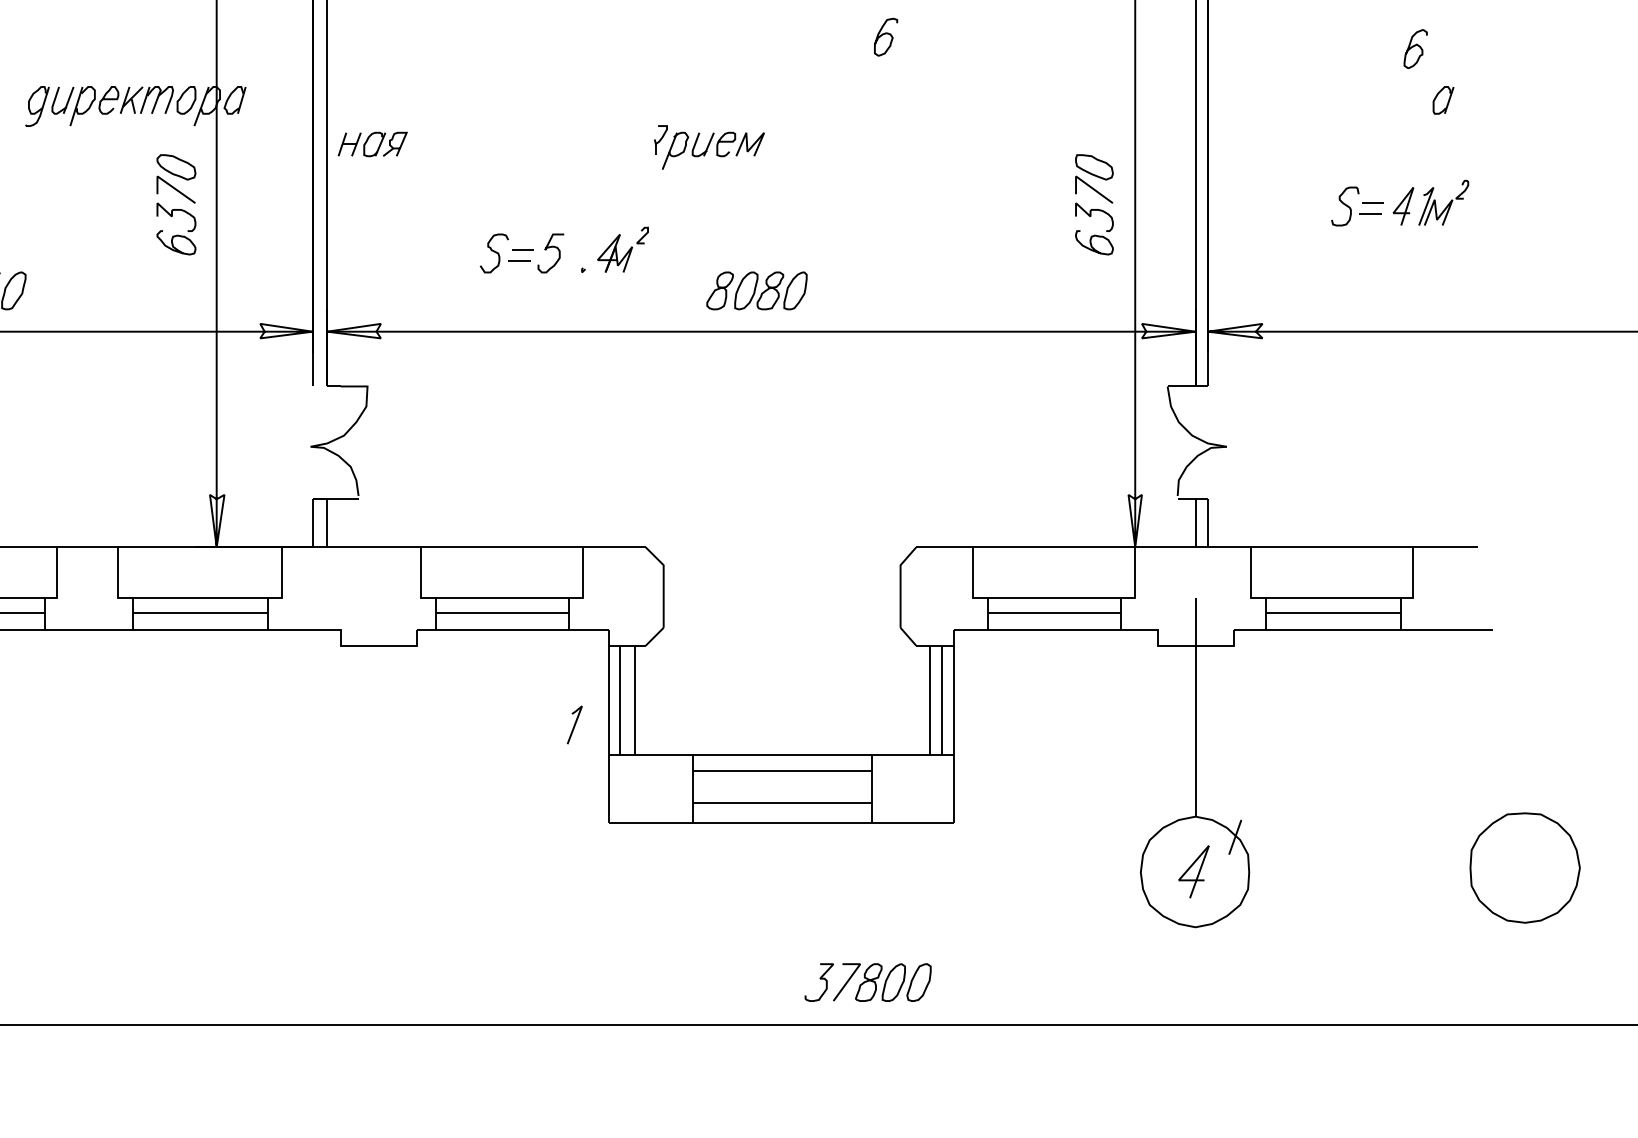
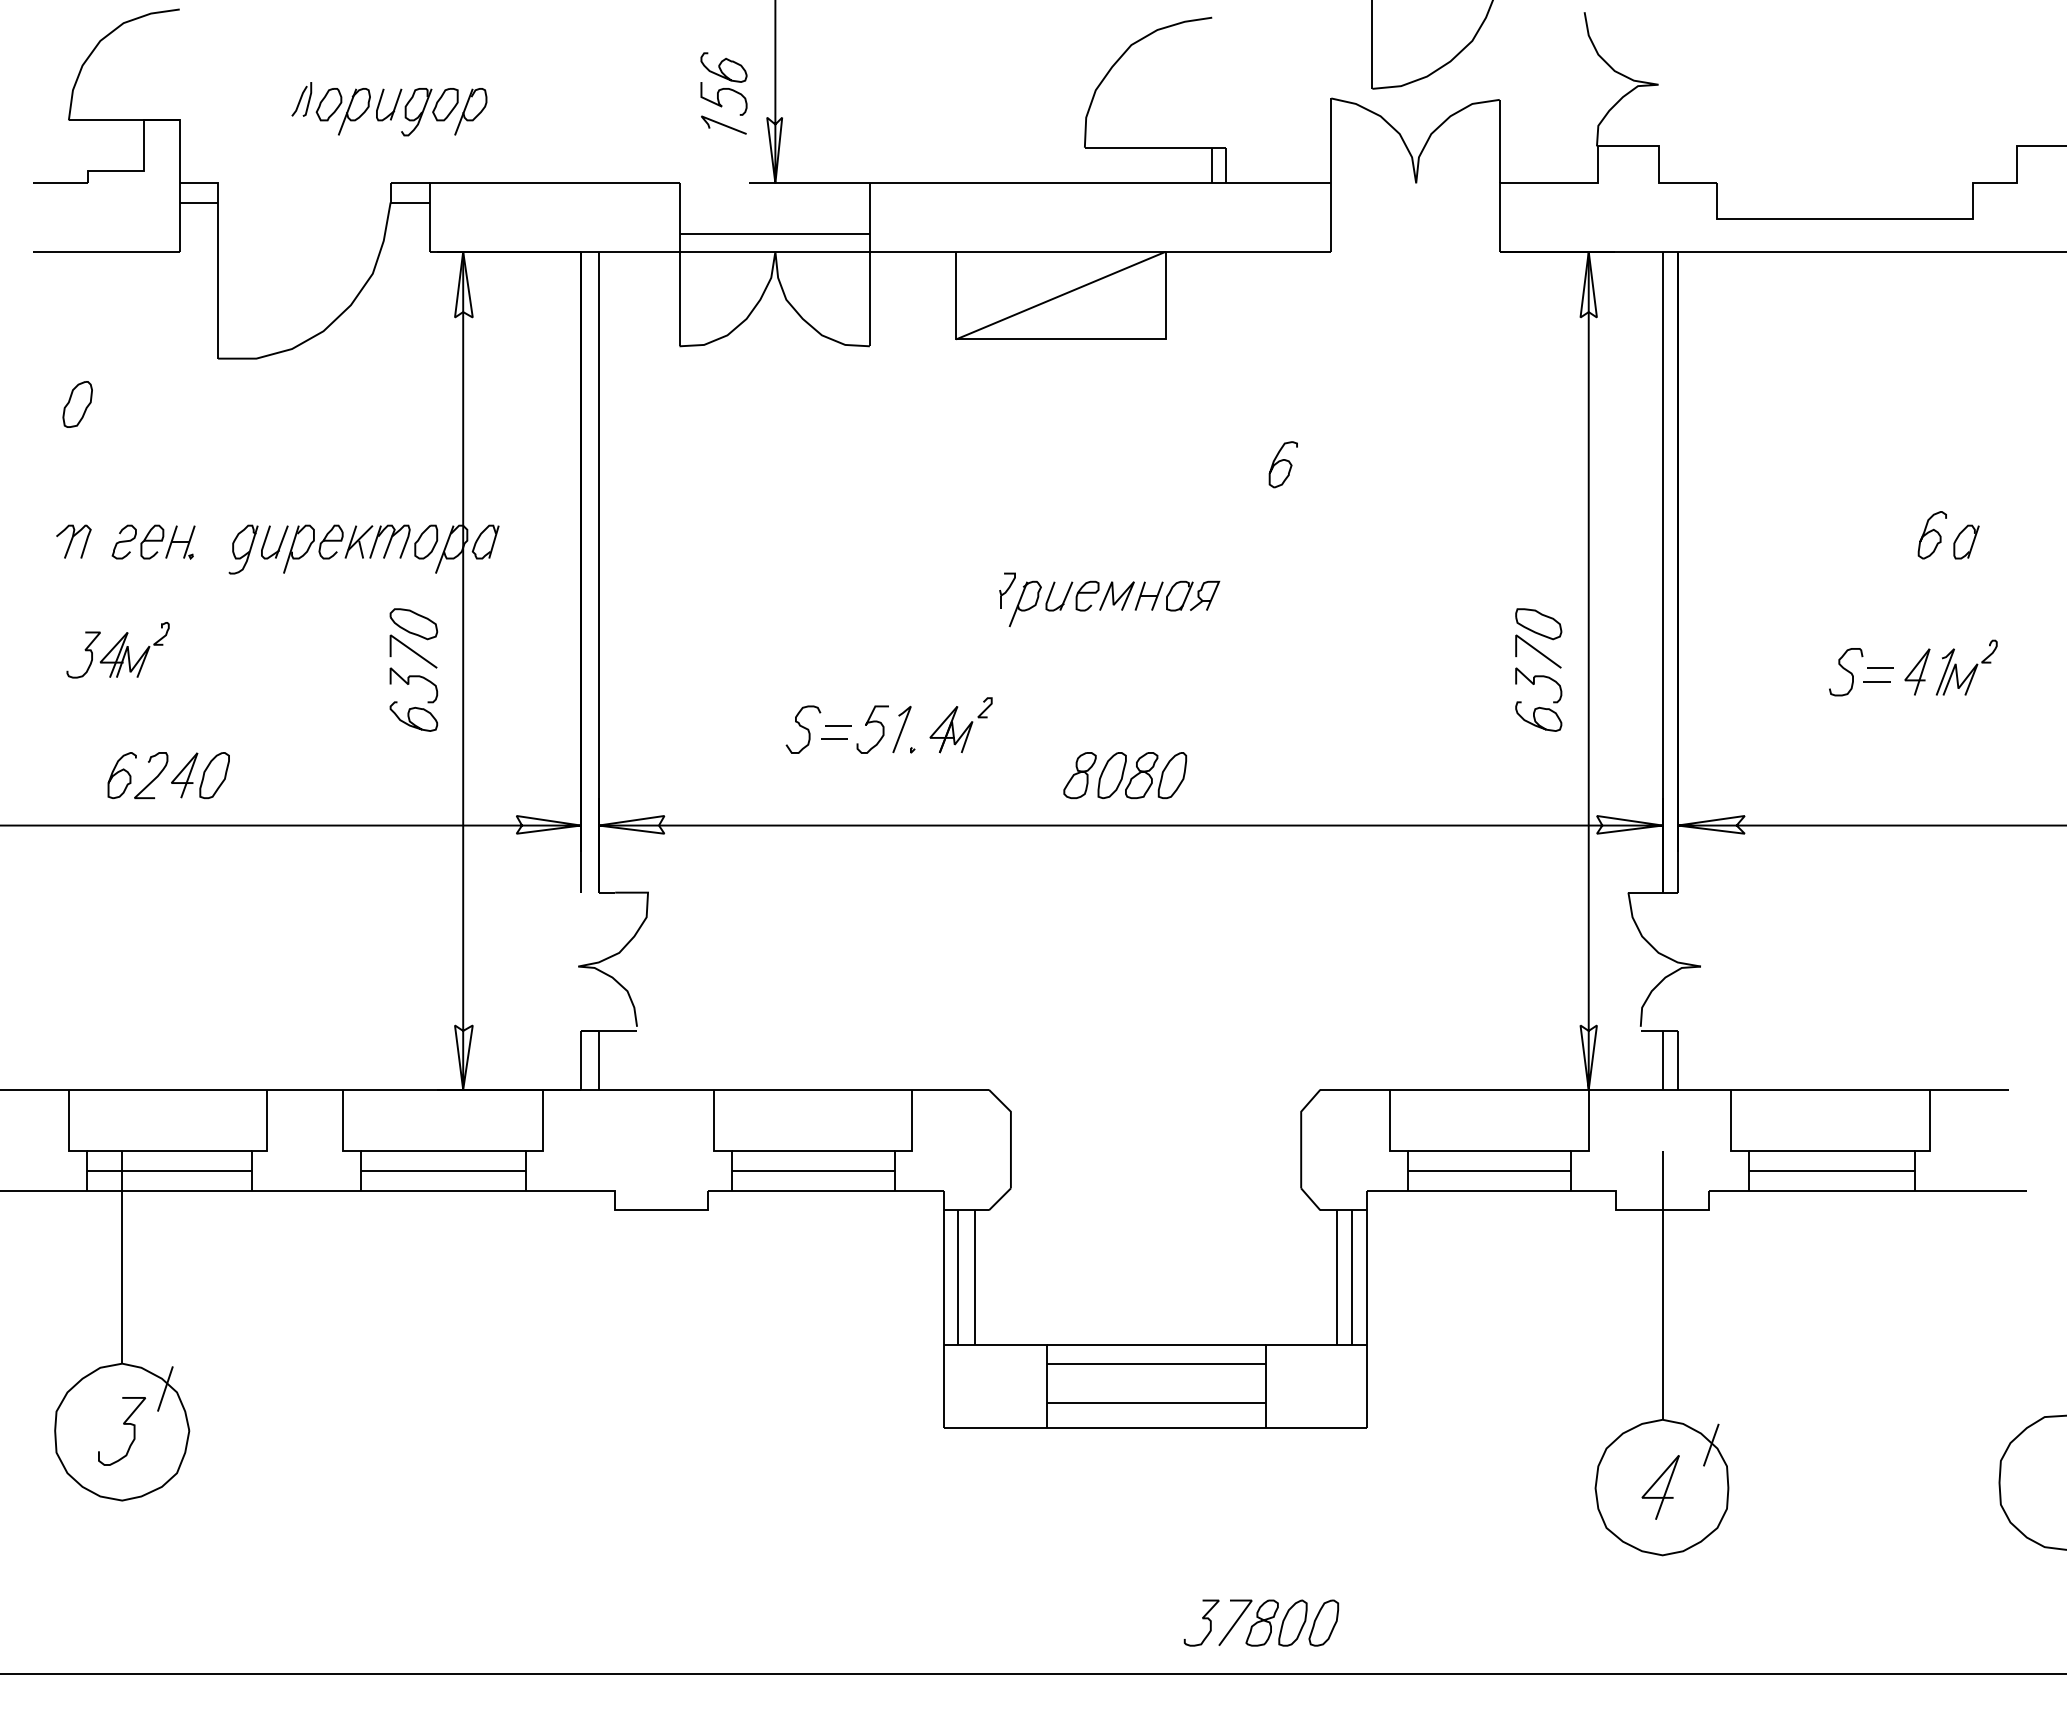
curve: (1414, 46) -> (1930, 532), moved
part: (372, 143) -> (1177, 595), moved
line: (574, 725) -> (901, 729), moved

